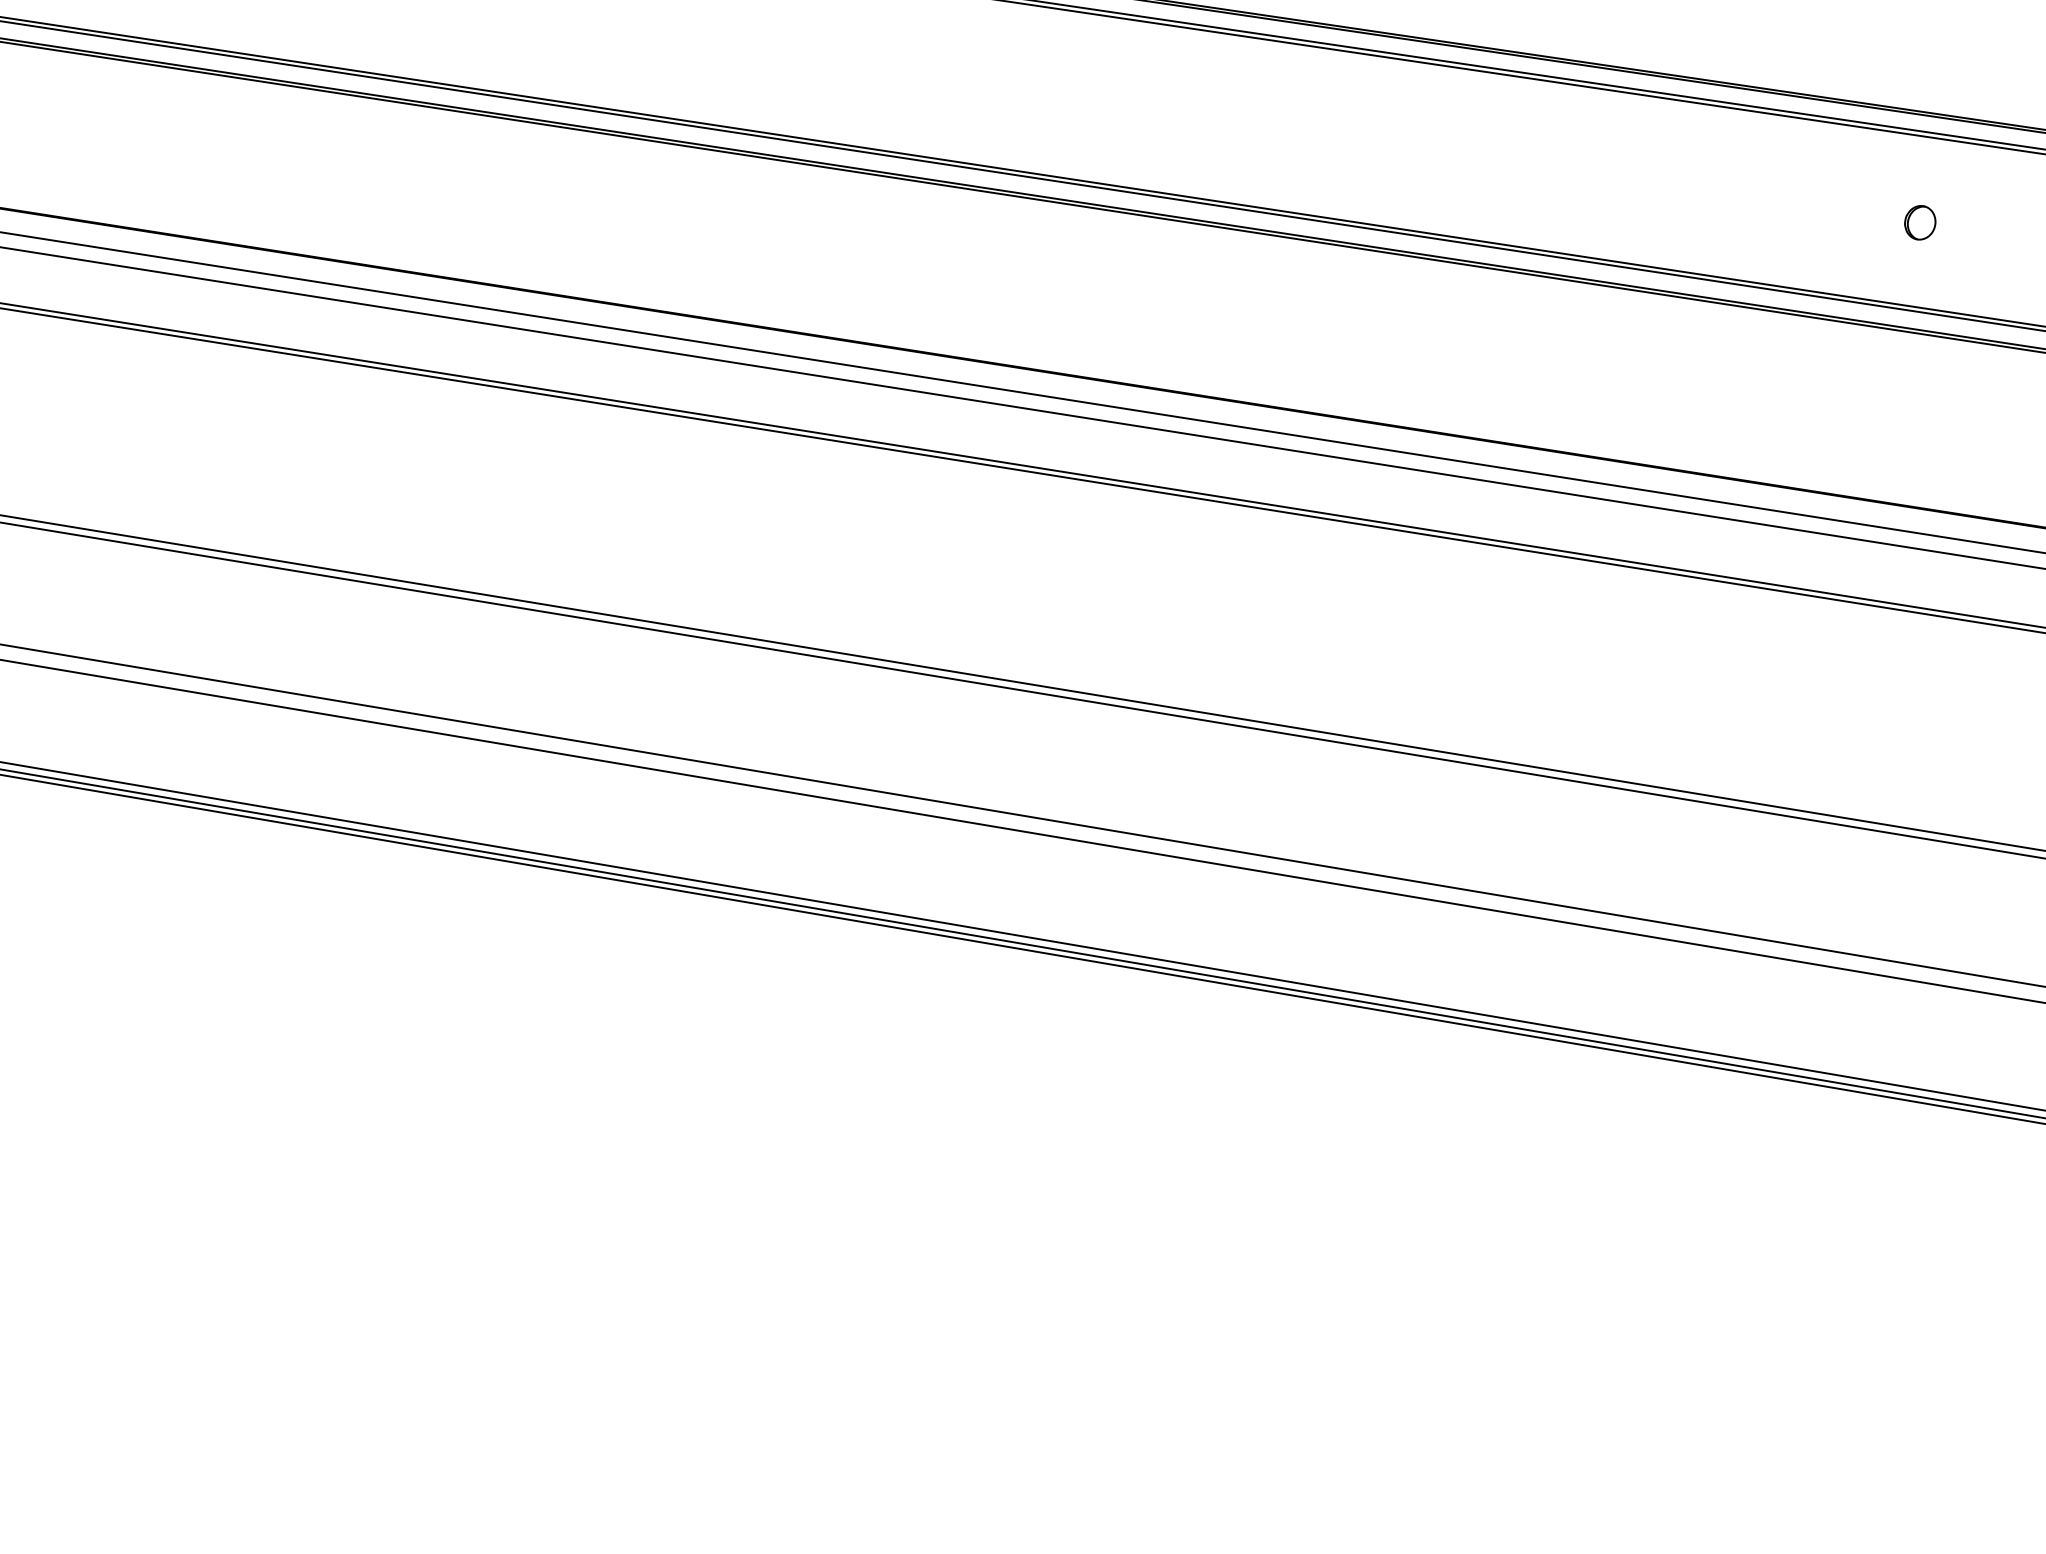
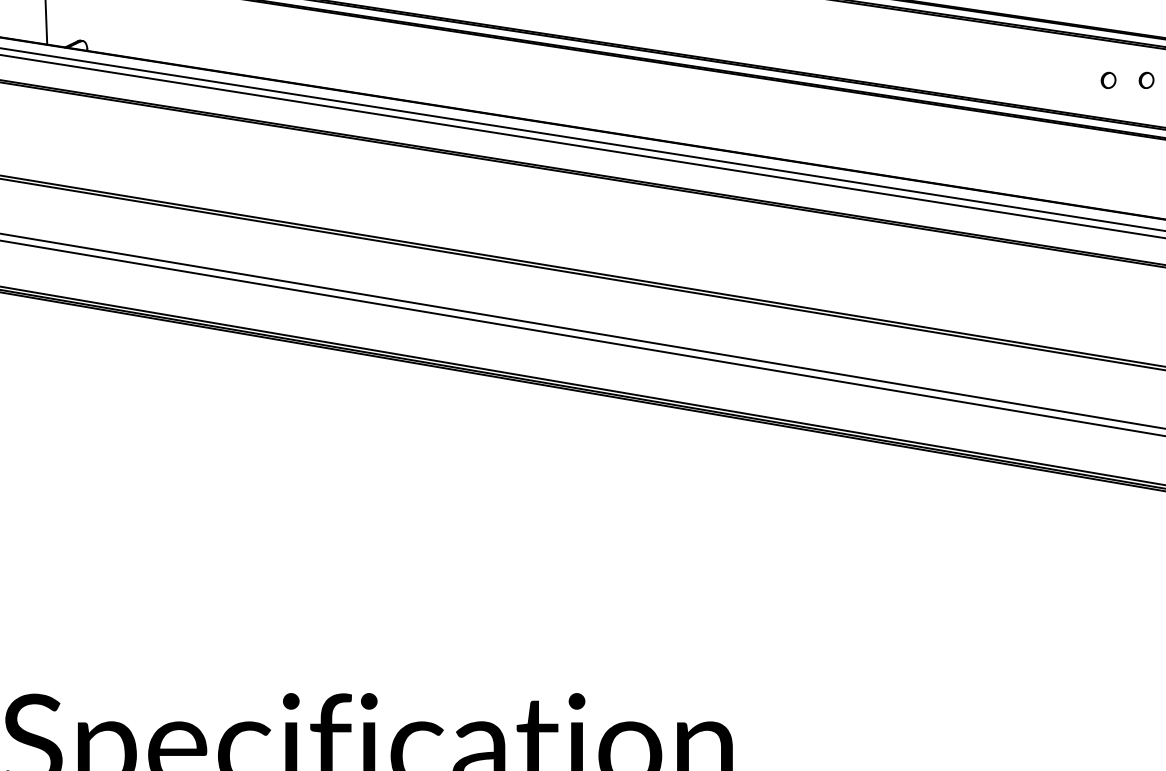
part: (2003, 220) -> (1146, 79), added

